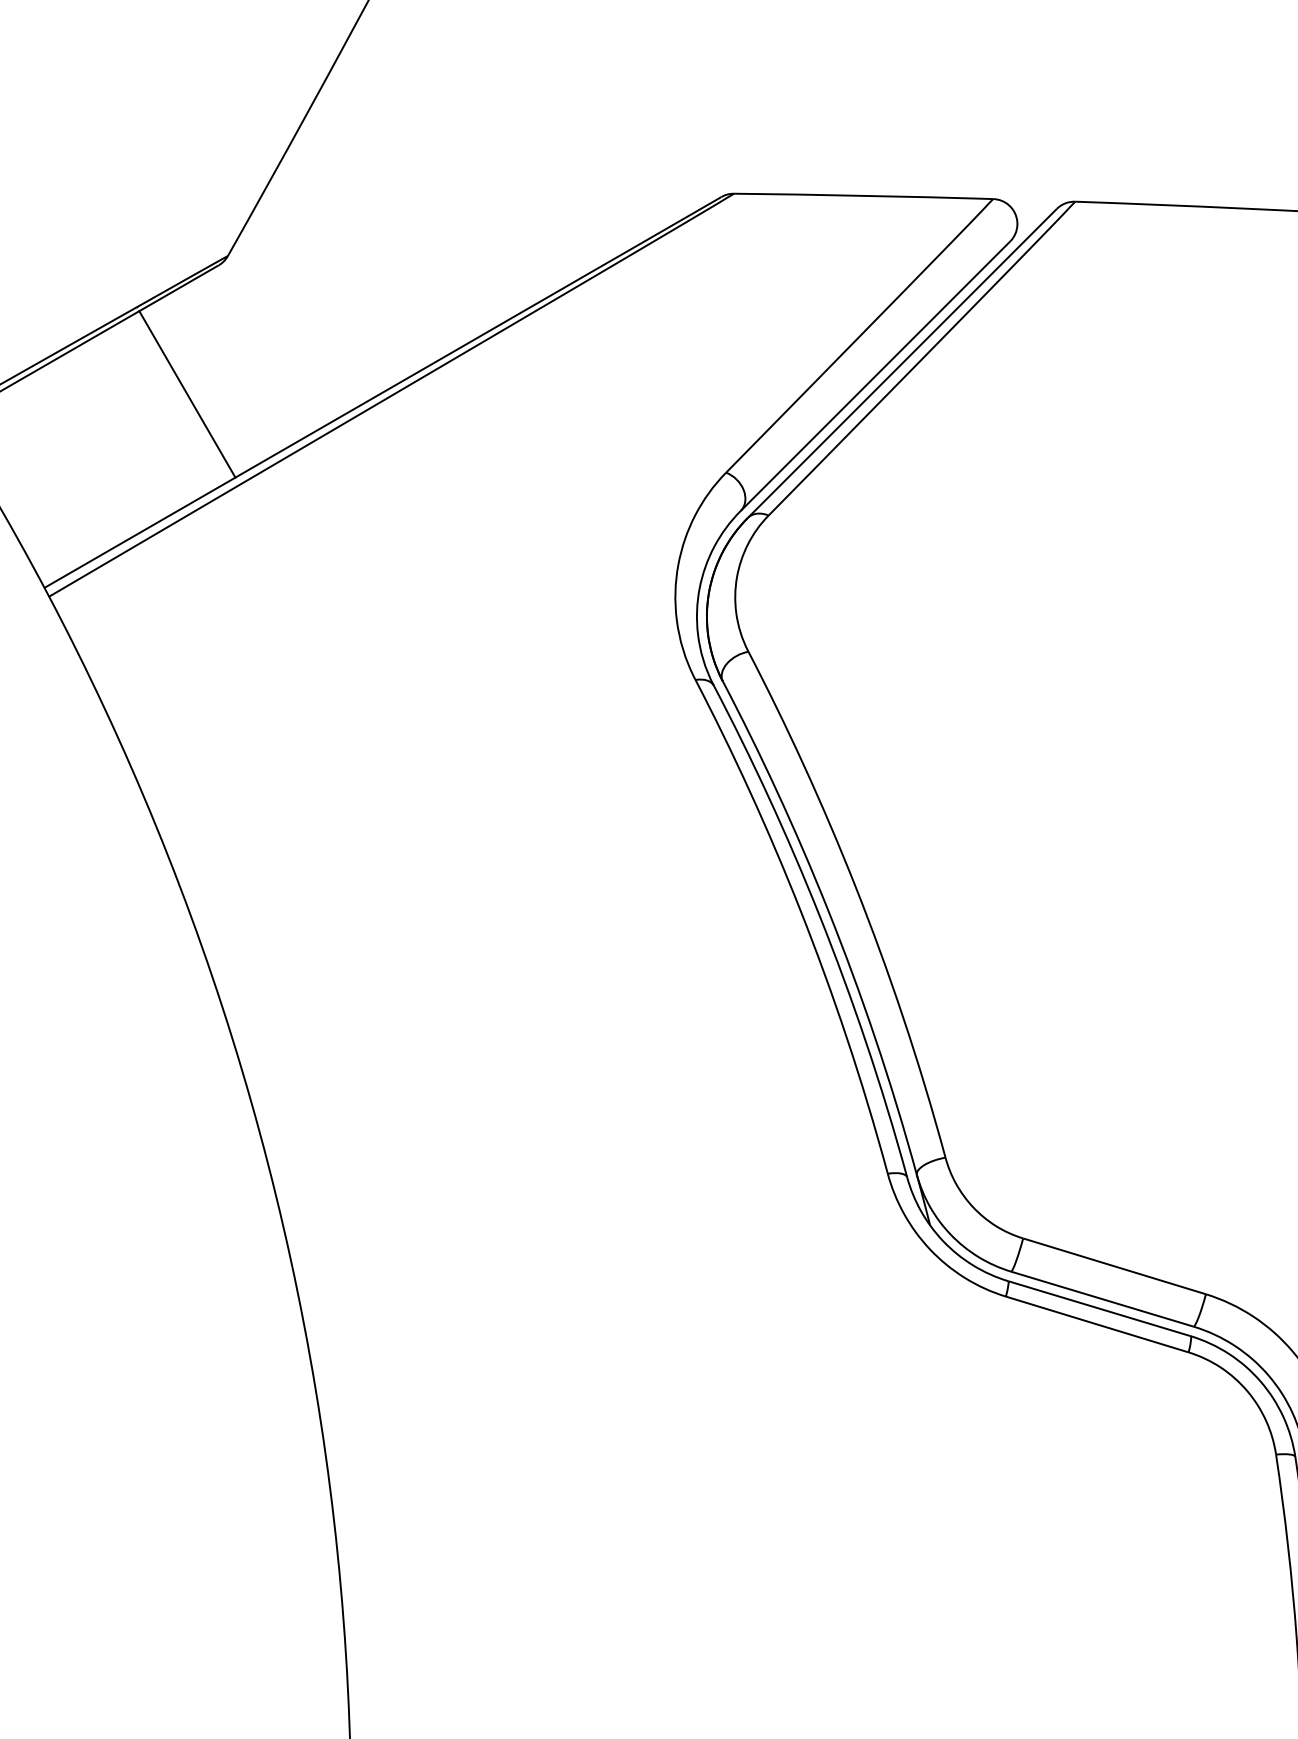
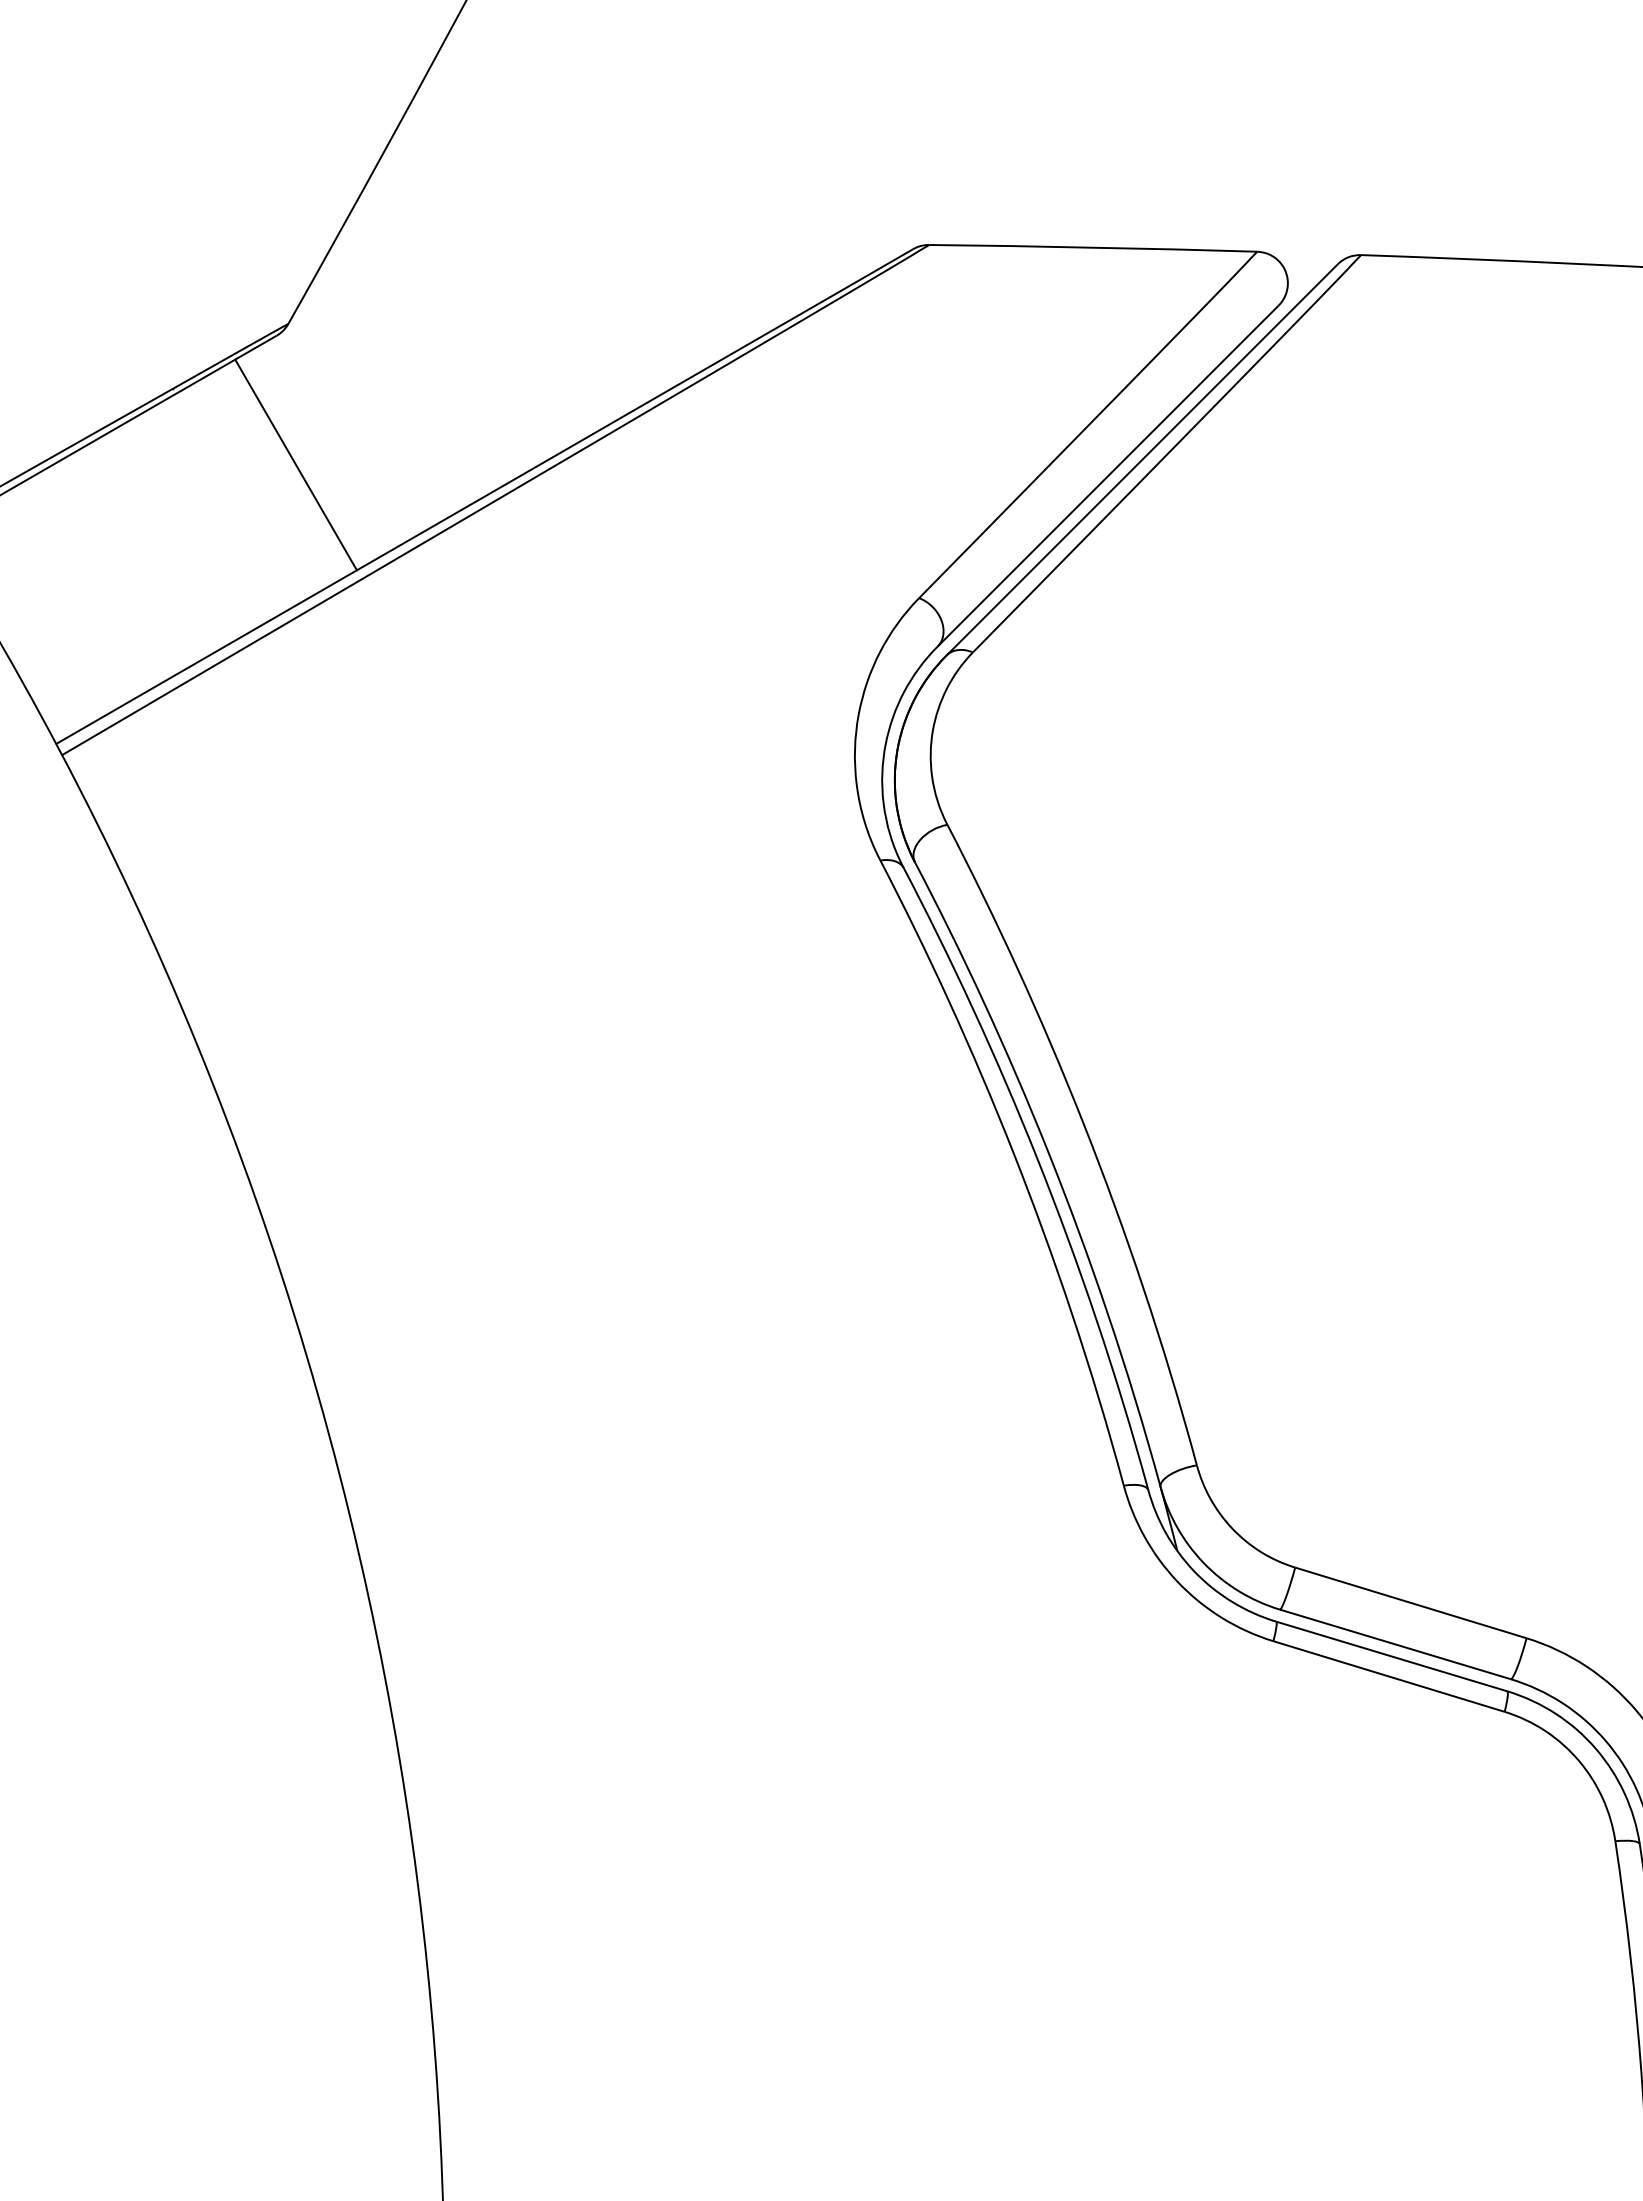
line: (186, 393) -> (295, 464), moved

